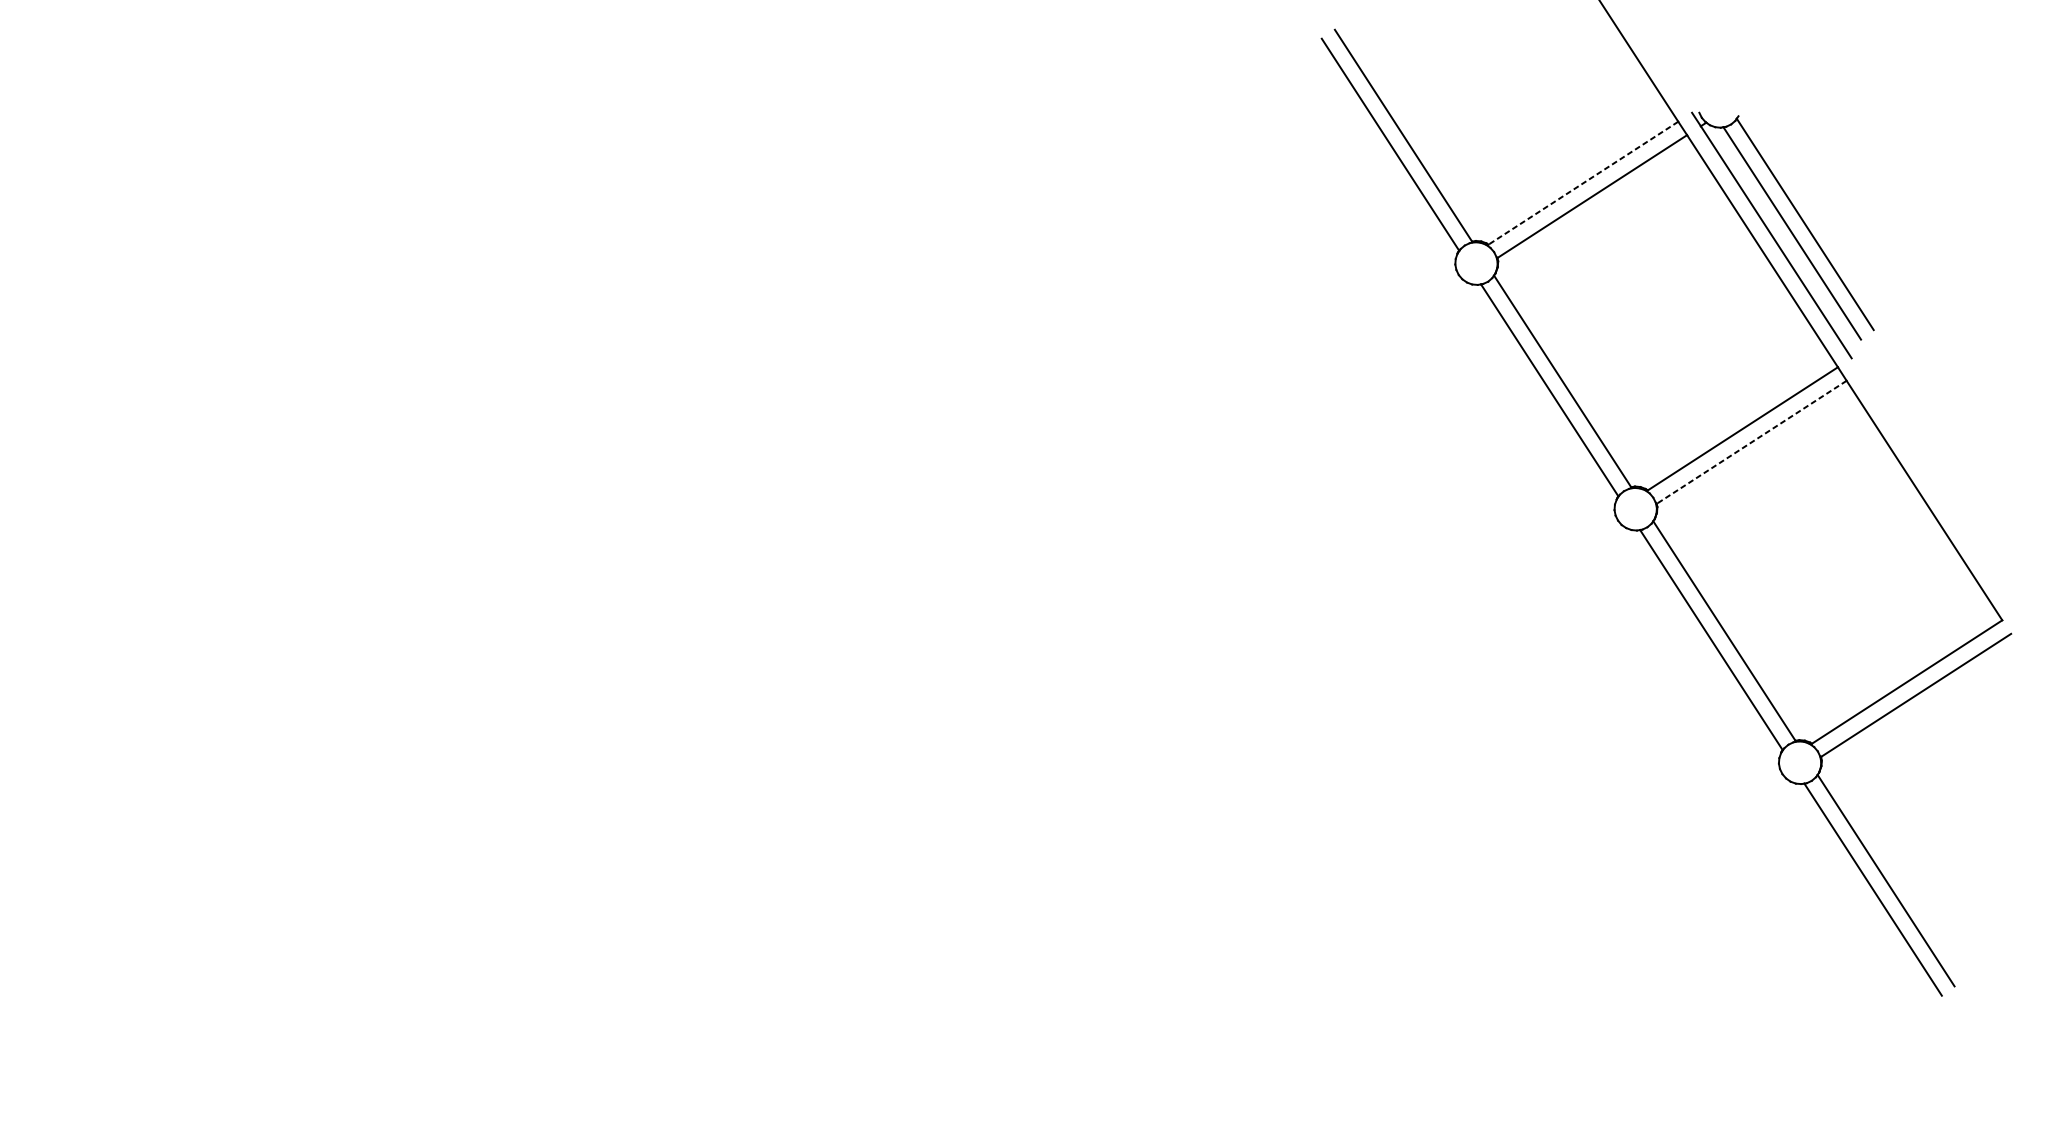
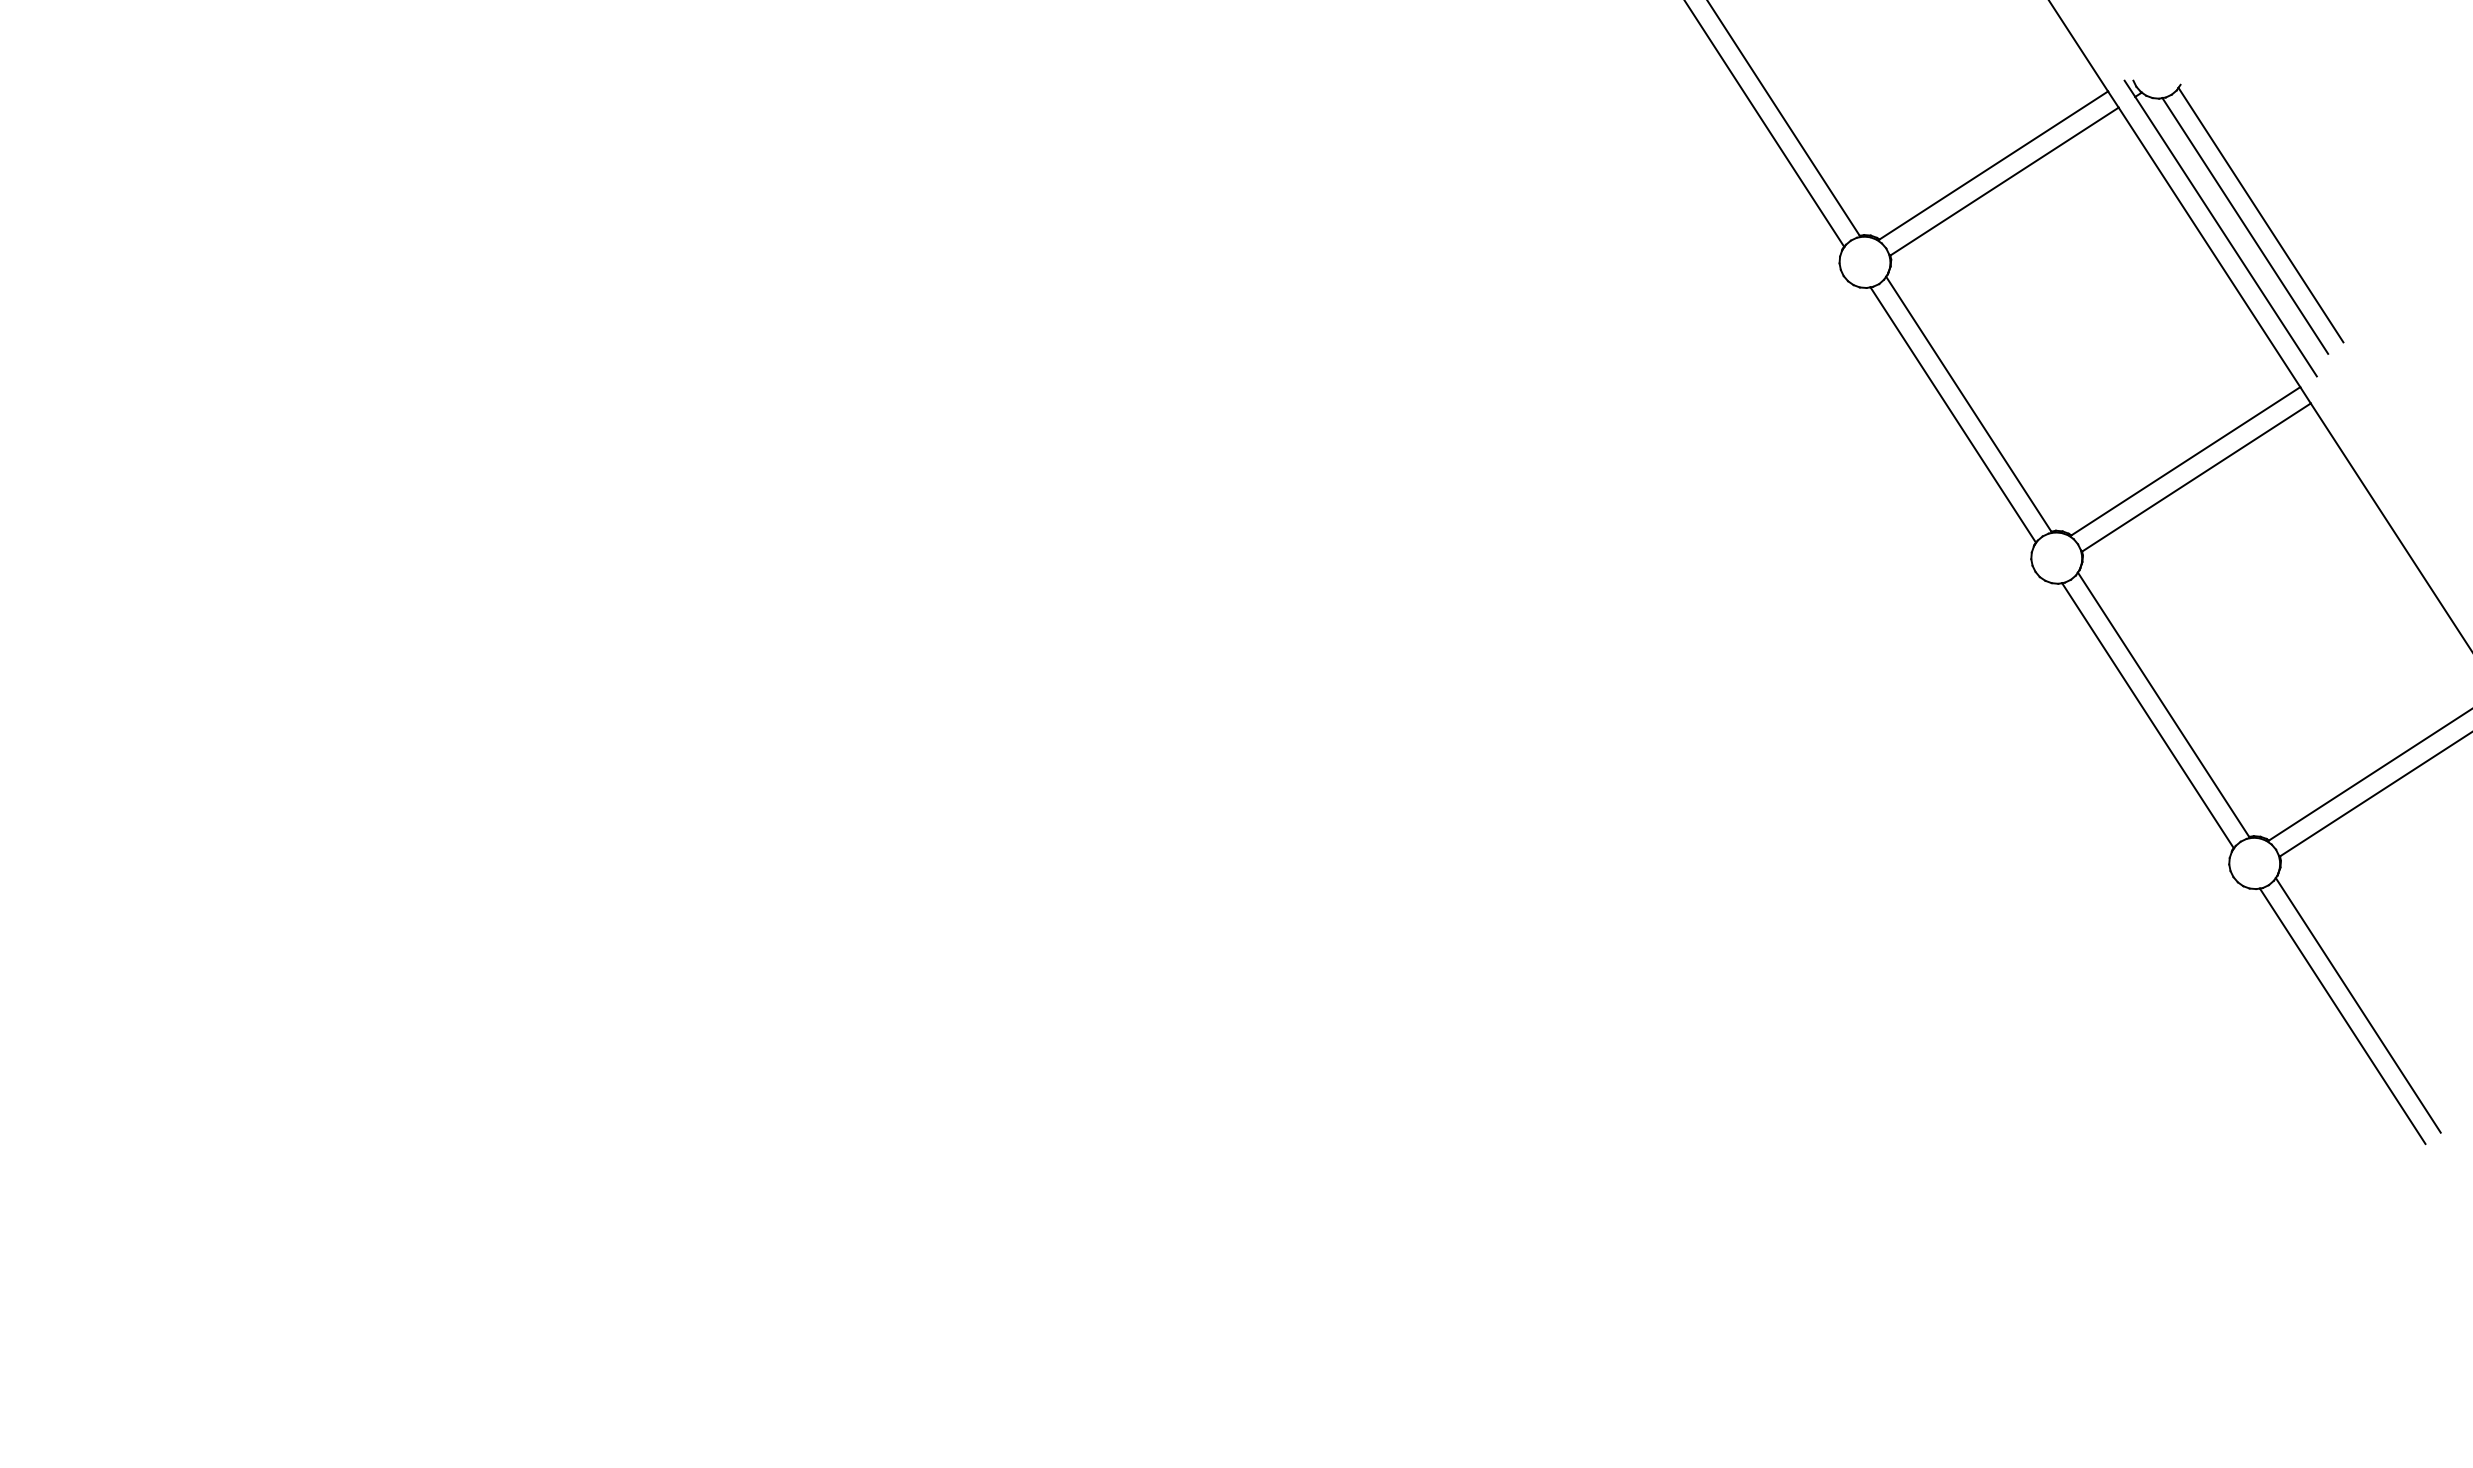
line: (1583, 183) -> (1993, 165), dashed -> solid
line: (1751, 442) -> (2196, 477), dashed -> solid

